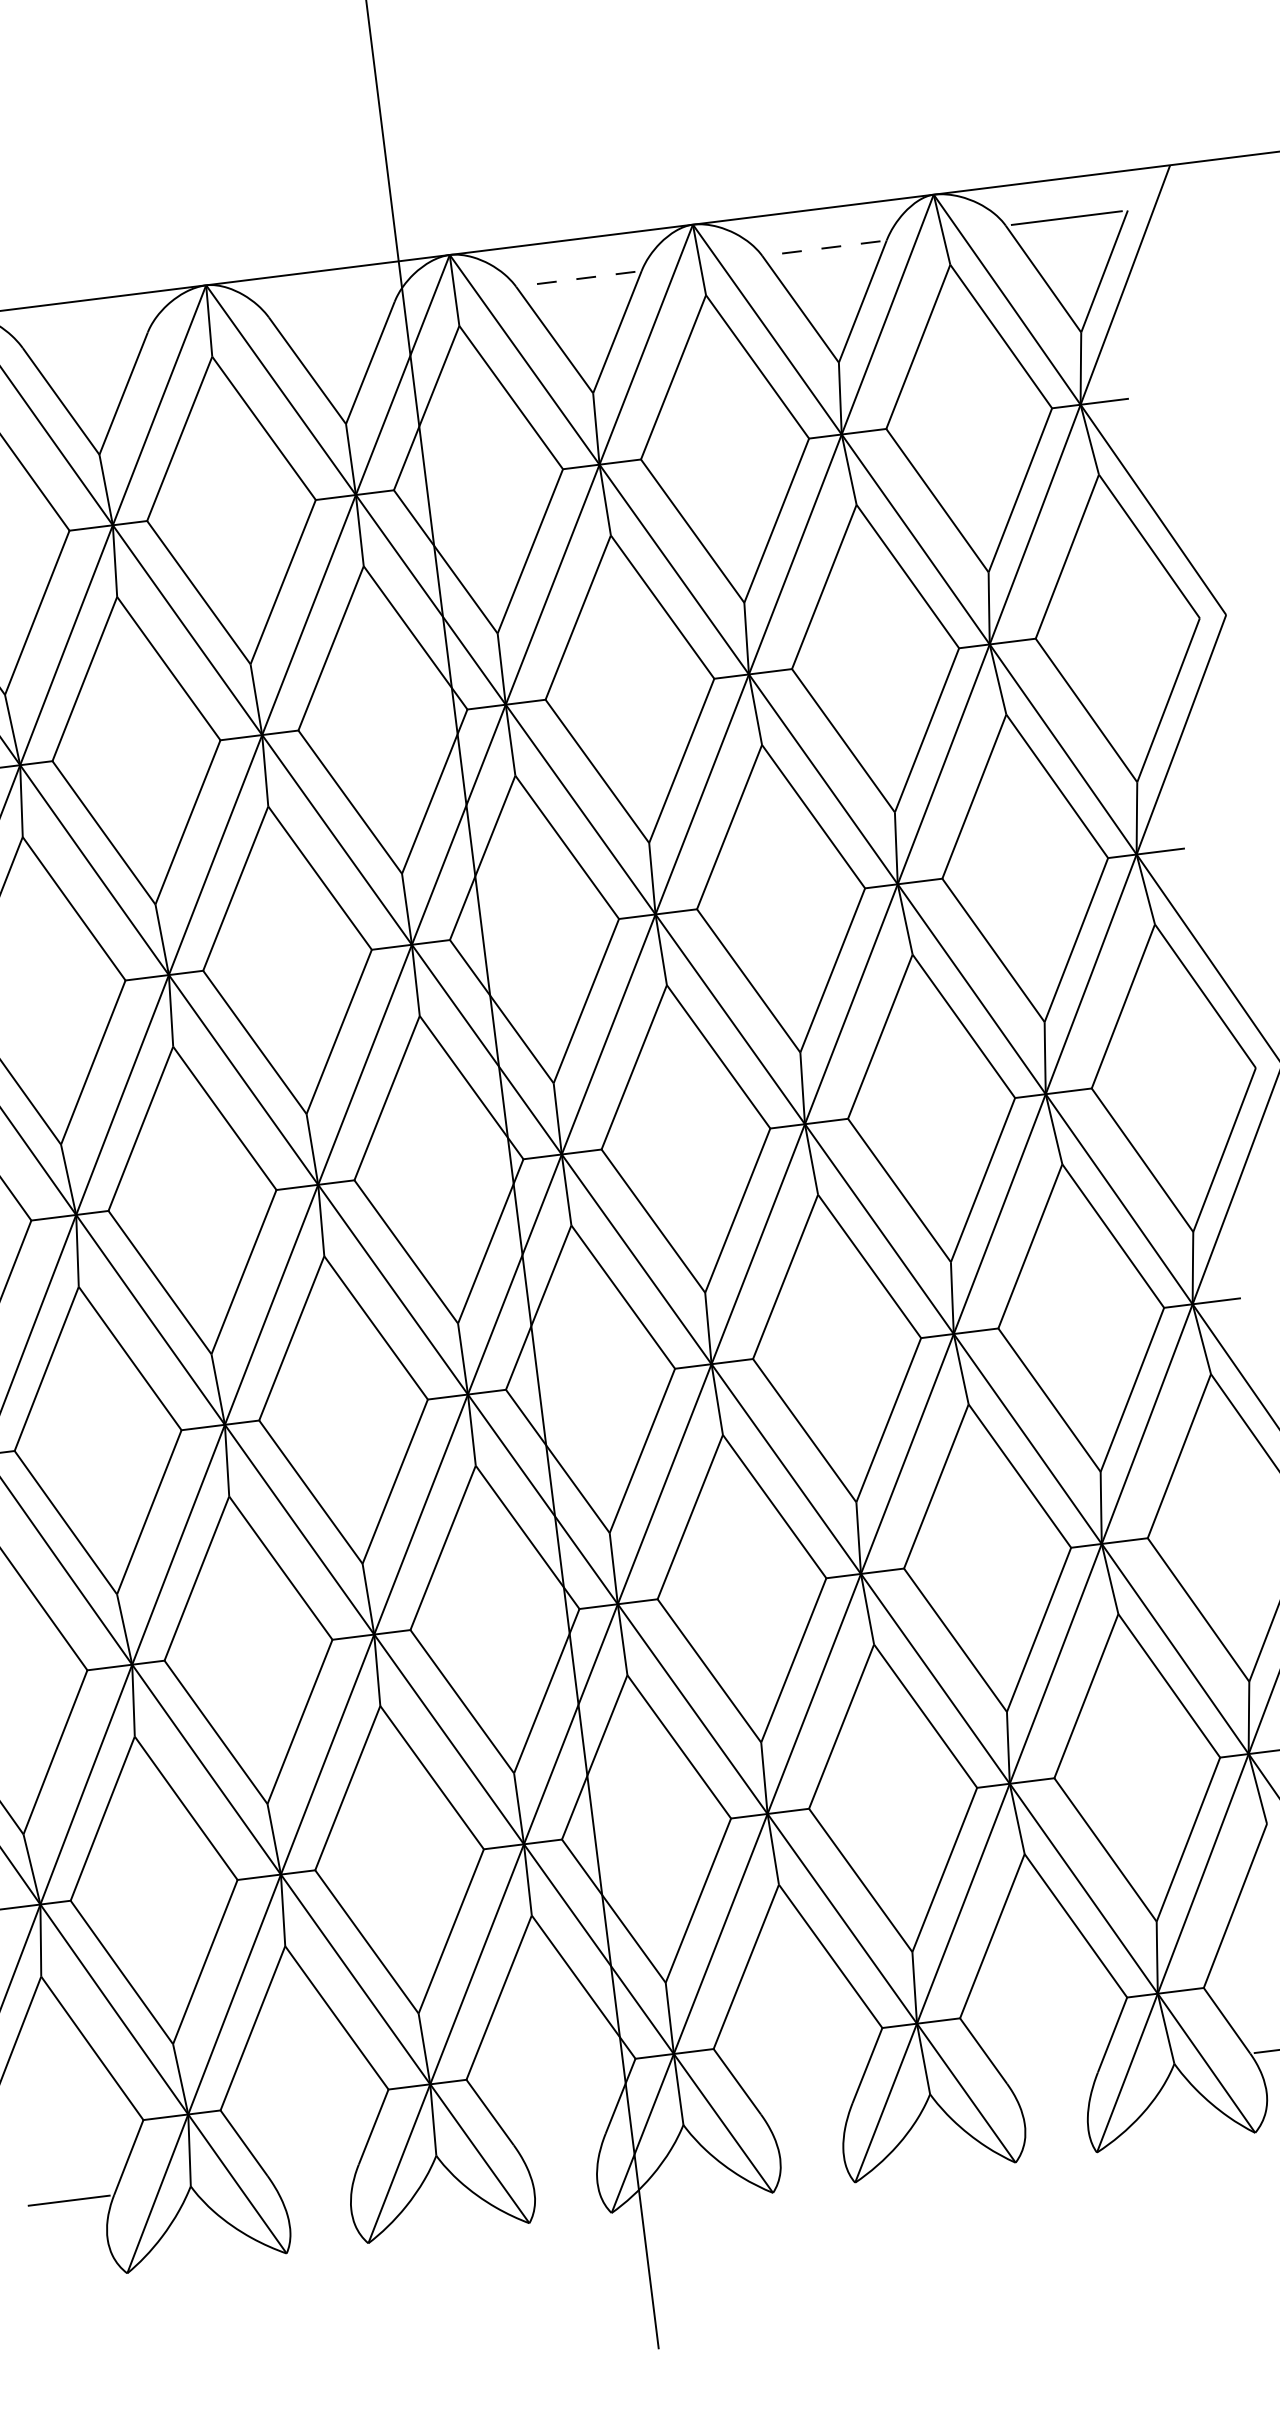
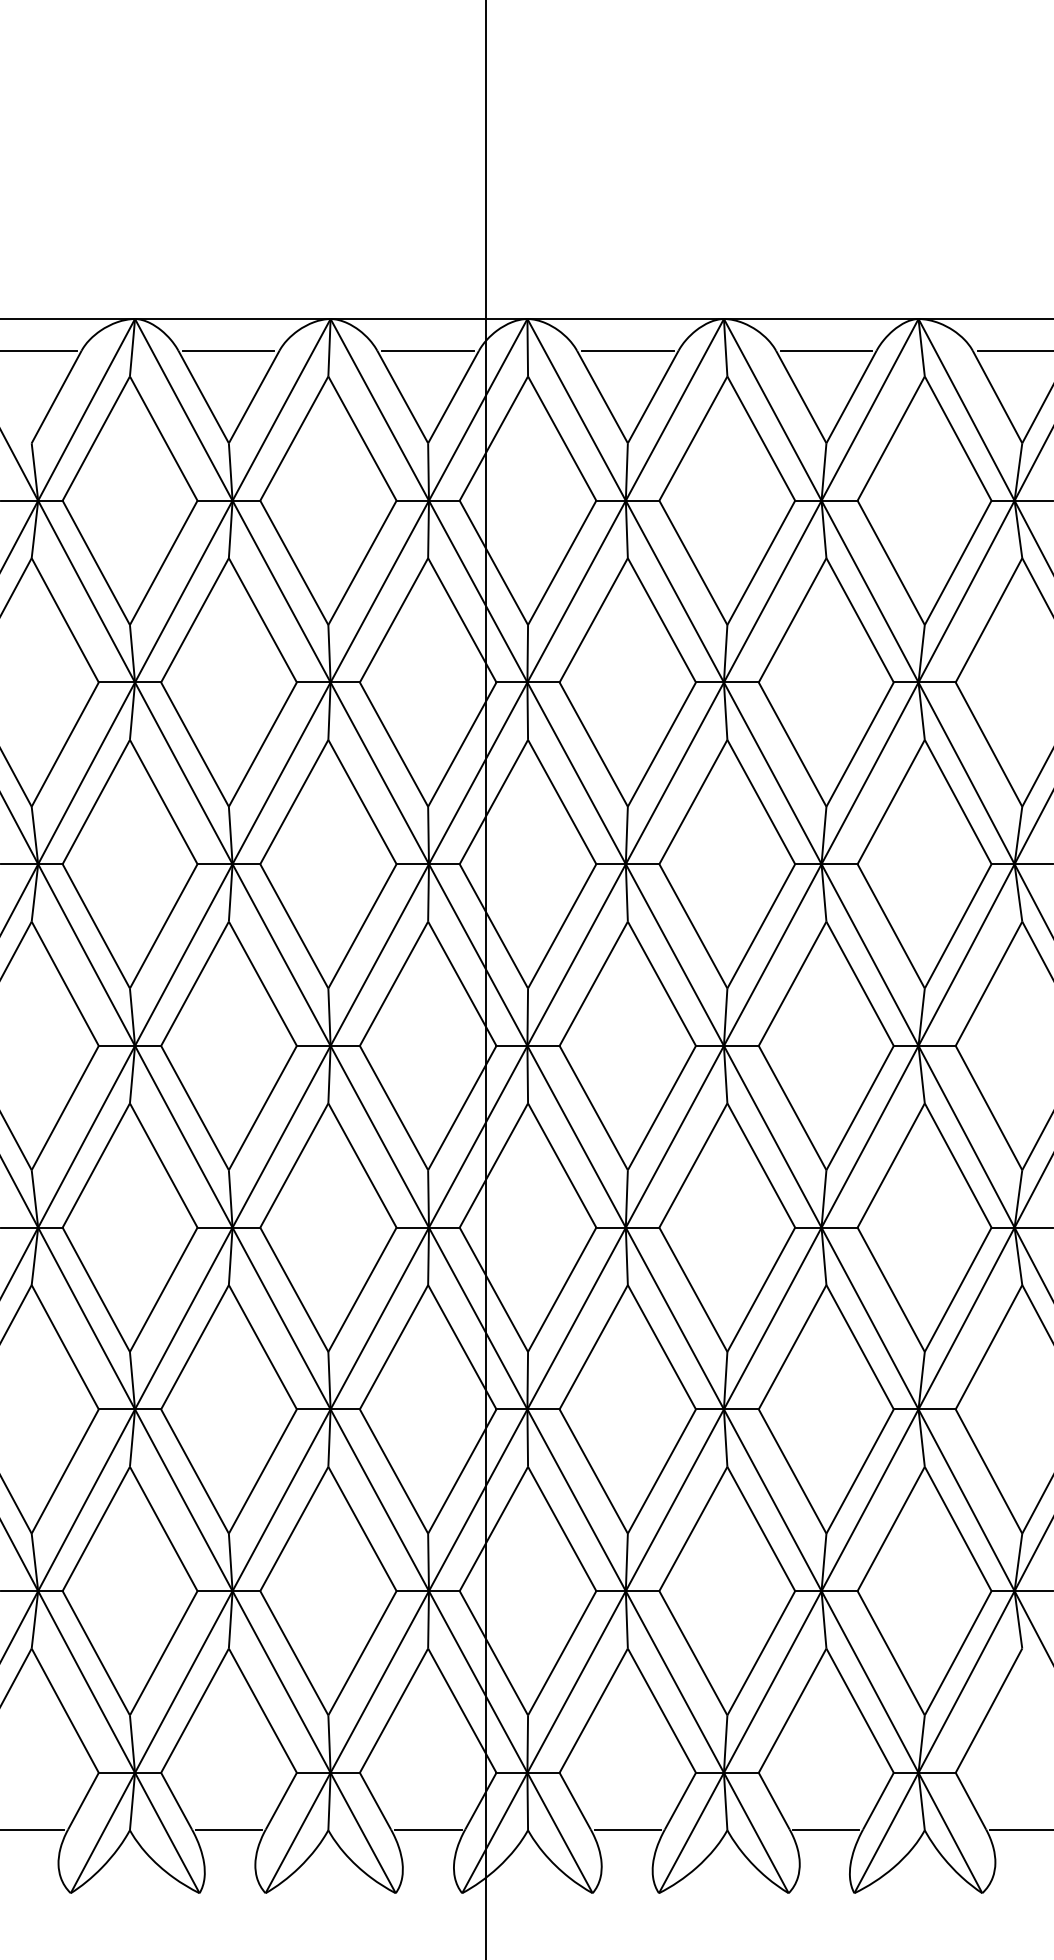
line: (823, 247) -> (825, 350), dashed -> solid
line: (578, 278) -> (627, 350), dashed -> solid
line: (330, 309) -> (427, 350), added
line: (84, 340) -> (228, 350), added
line: (1052, 2078) -> (826, 1829), added
line: (806, 2108) -> (627, 1829), added
line: (558, 2139) -> (427, 1829), added
line: (312, 2170) -> (228, 1829), added

